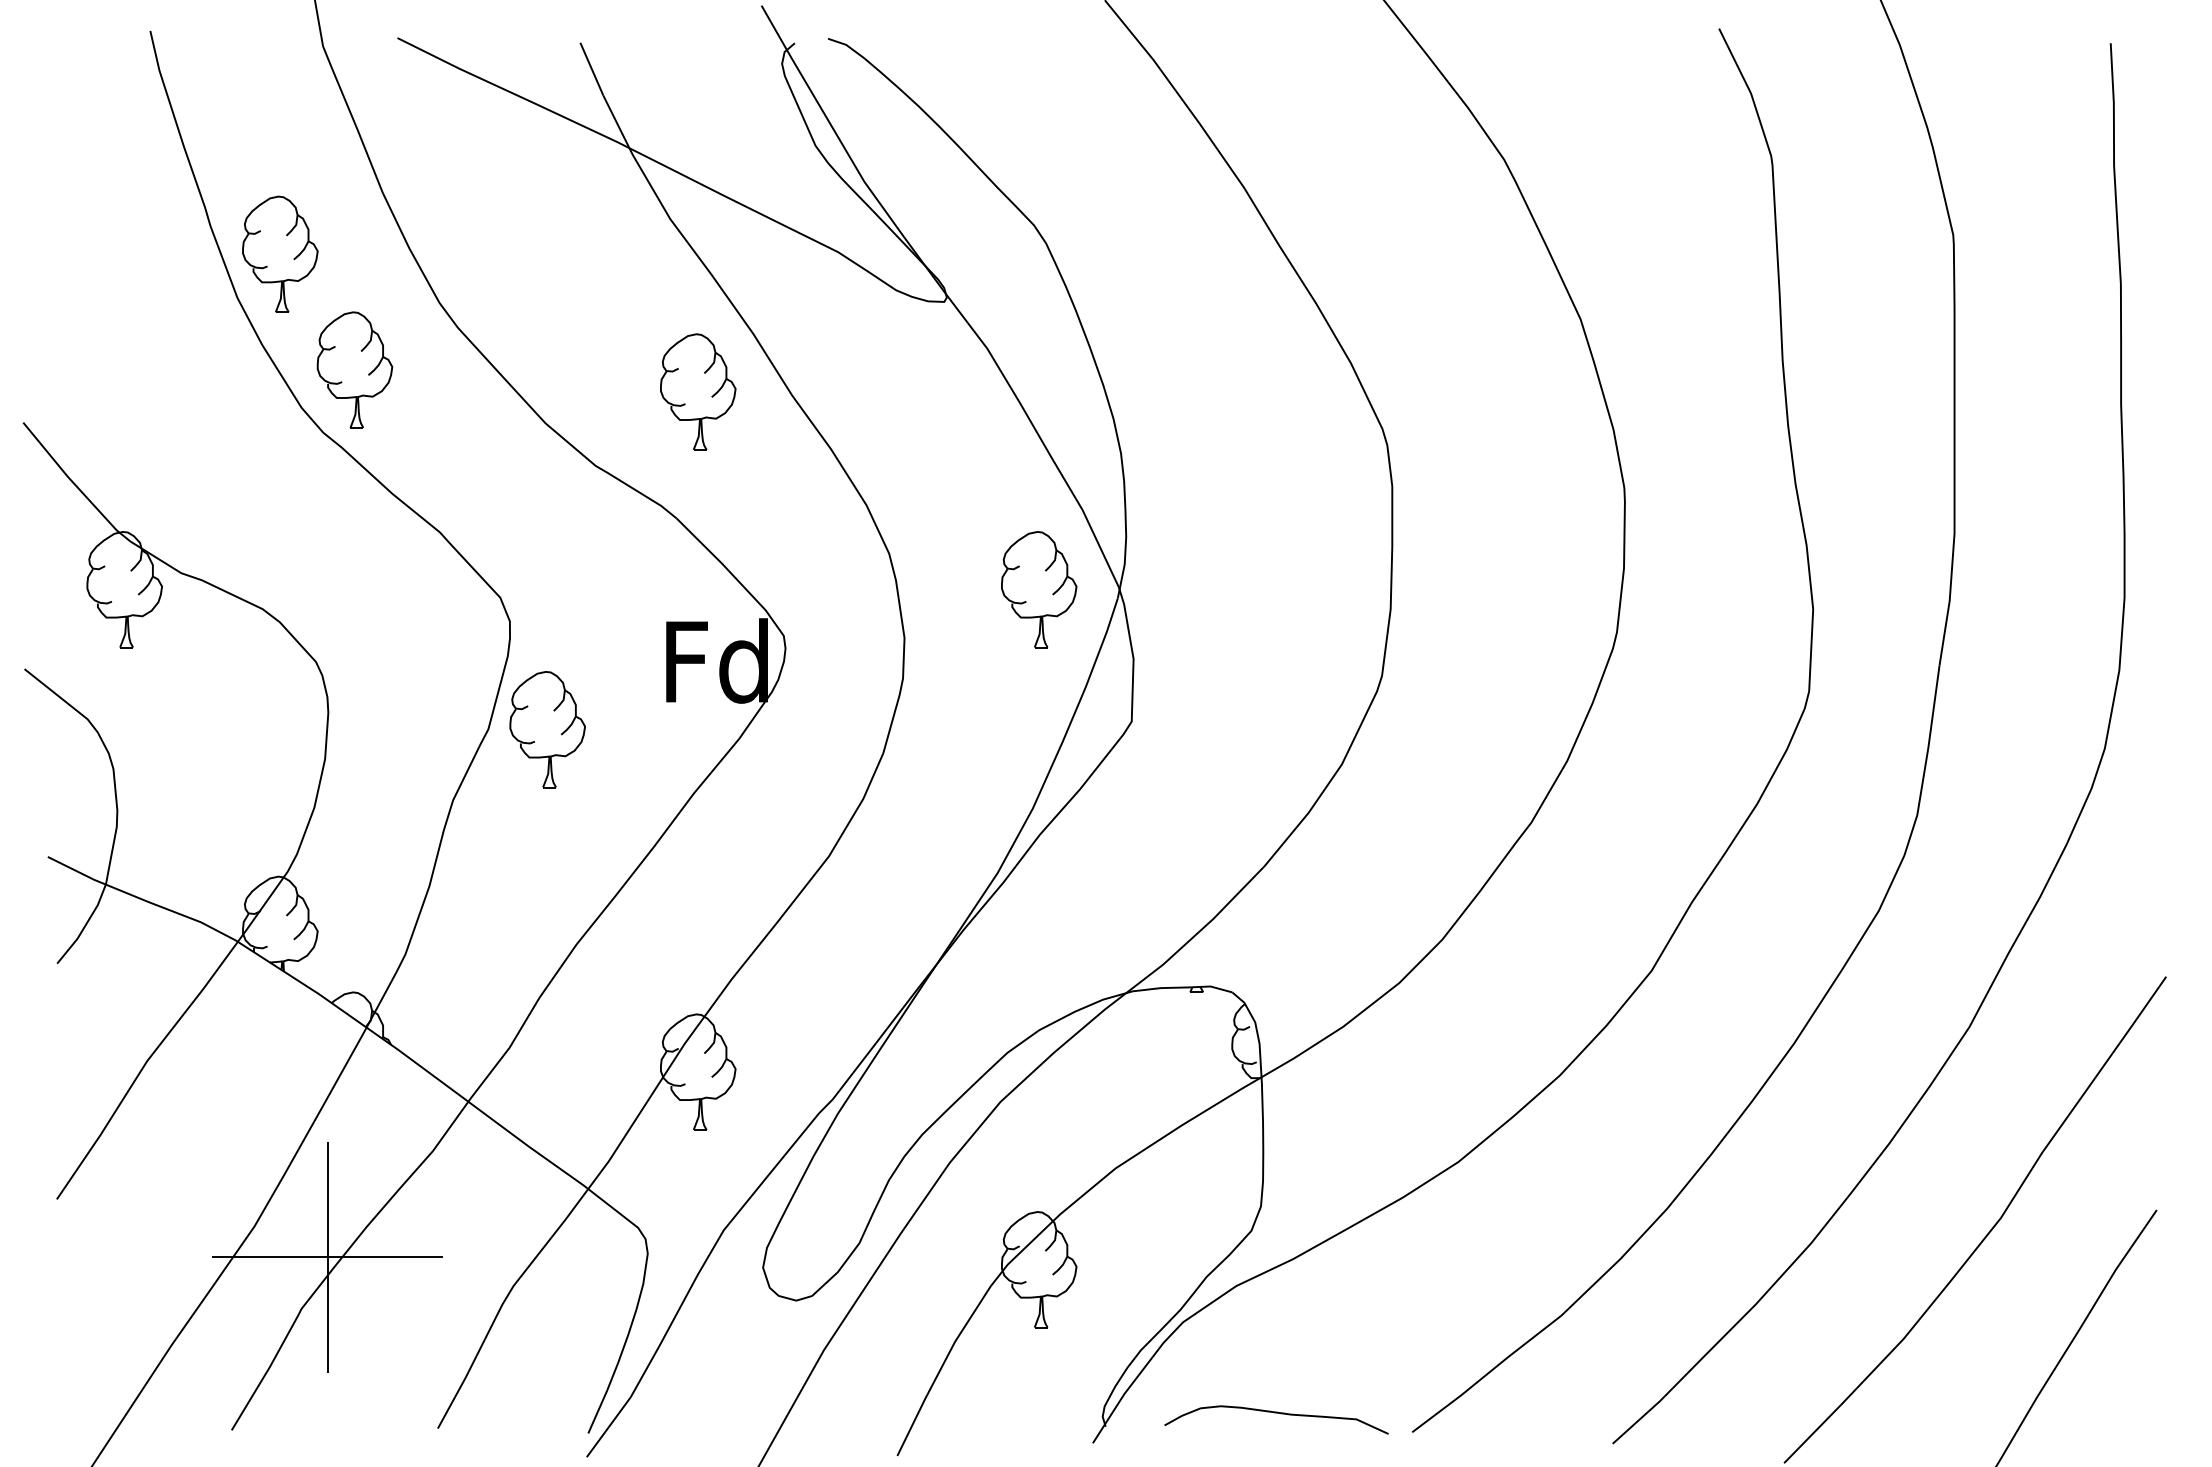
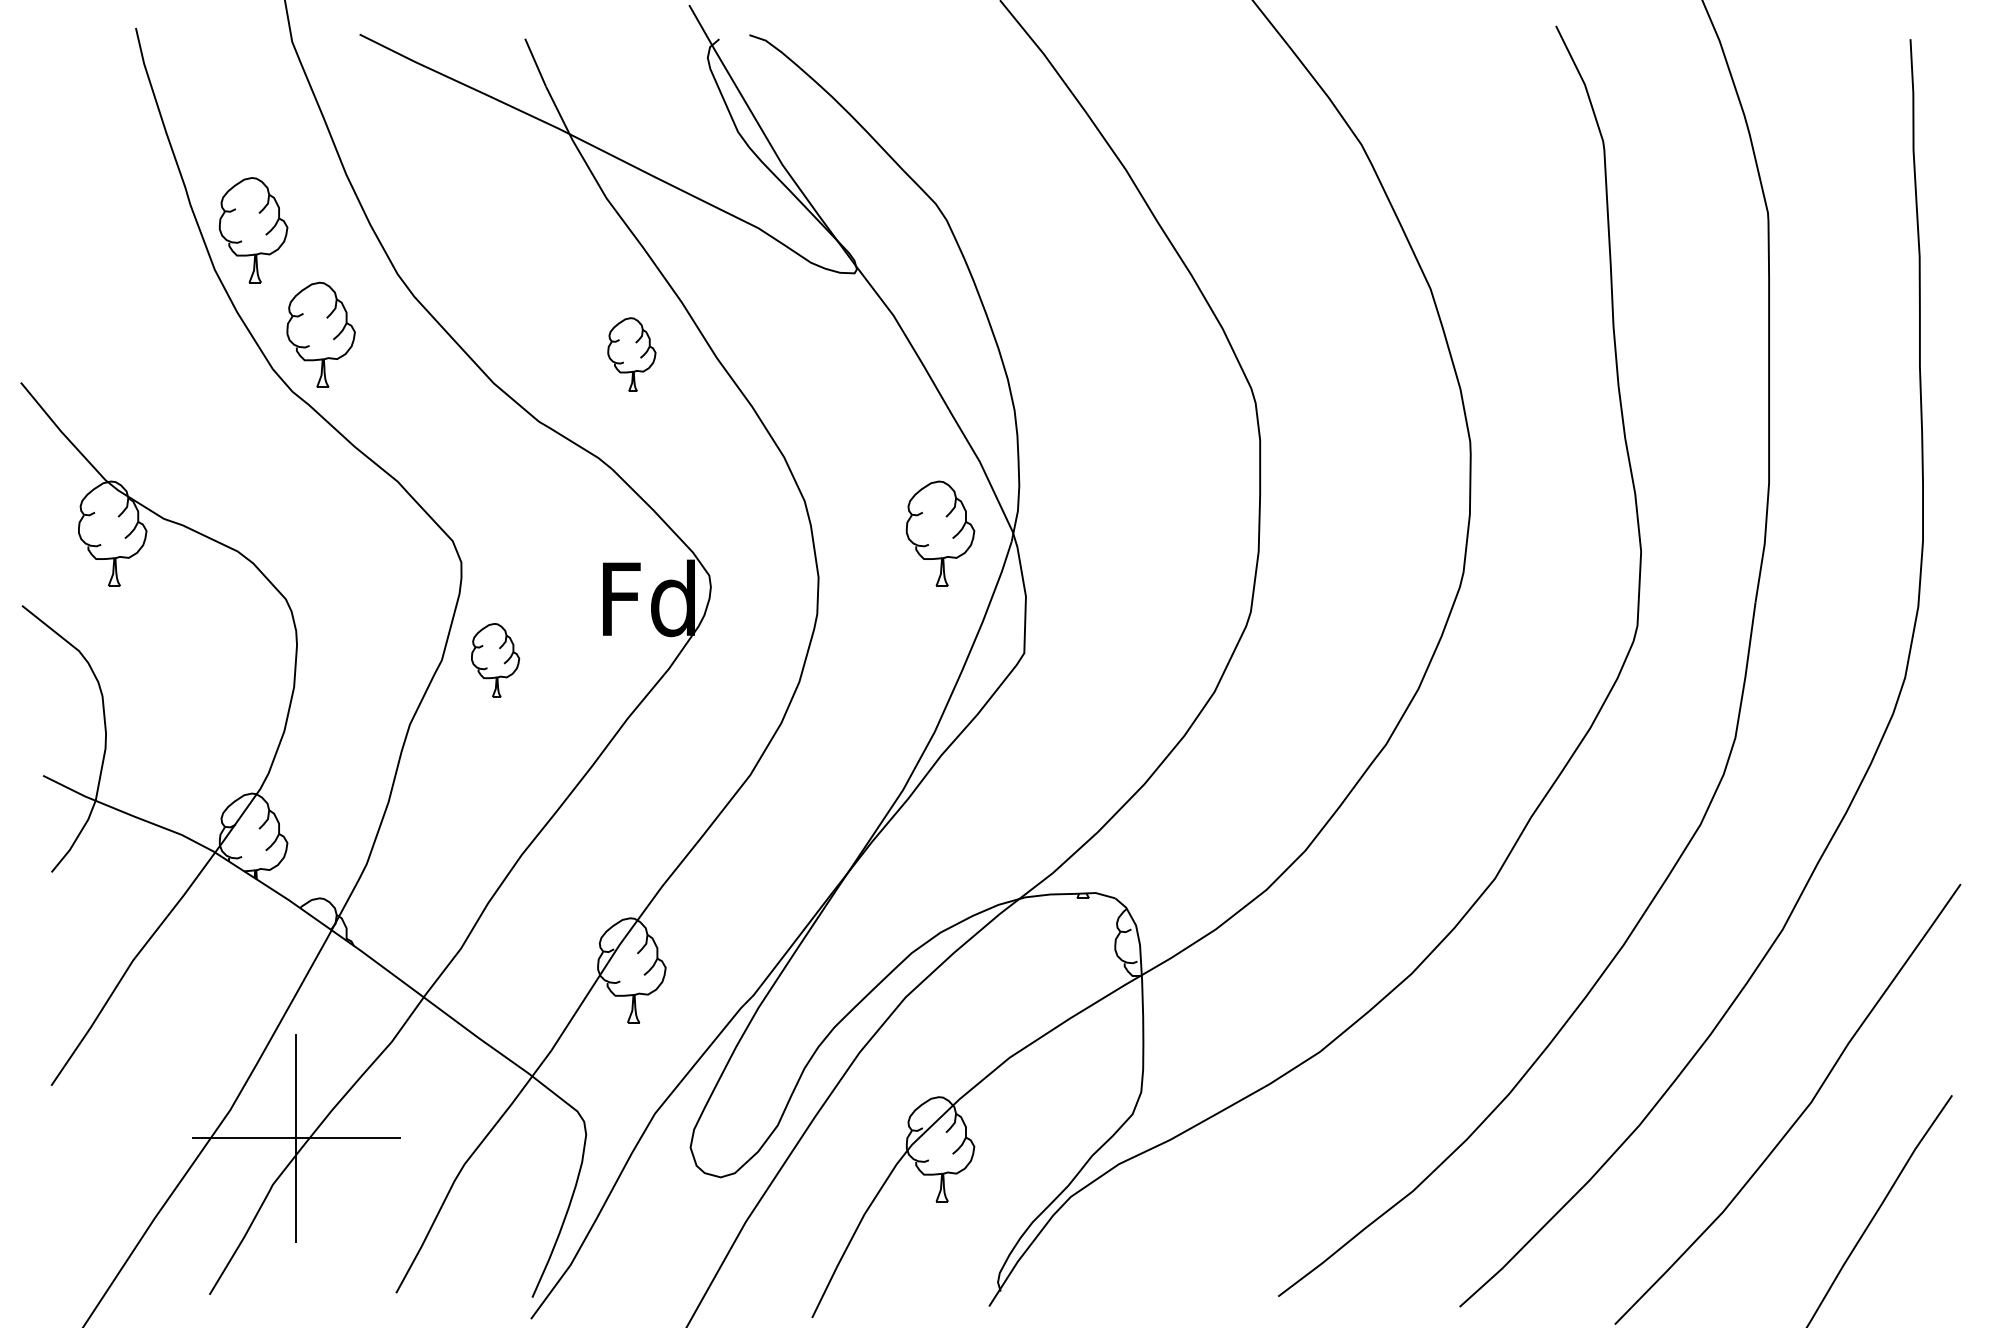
part: (697, 391) -> (631, 354), size x0.7
part: (547, 729) -> (495, 660), size x0.7
curve: (1275, 1413) -> (1154, 1279), removed

